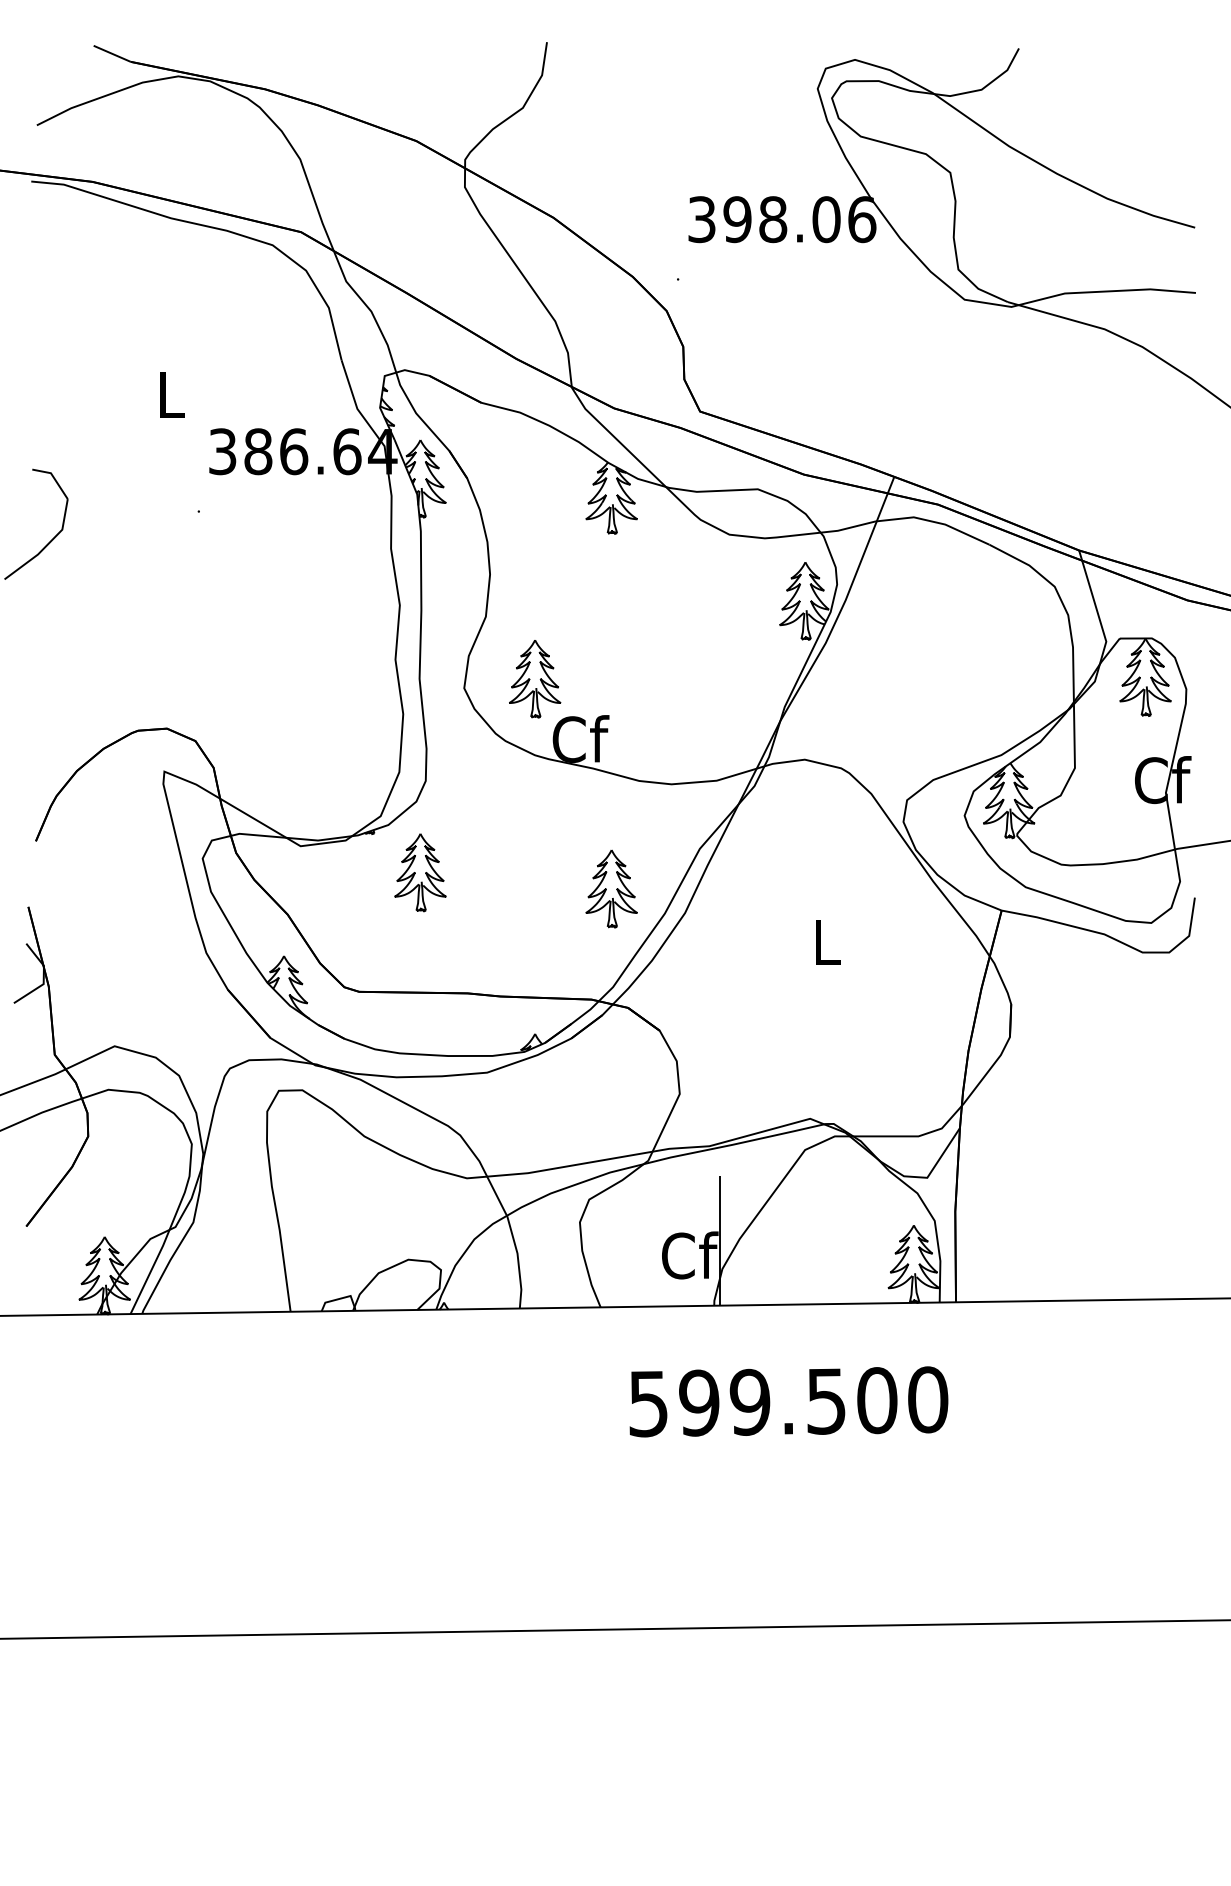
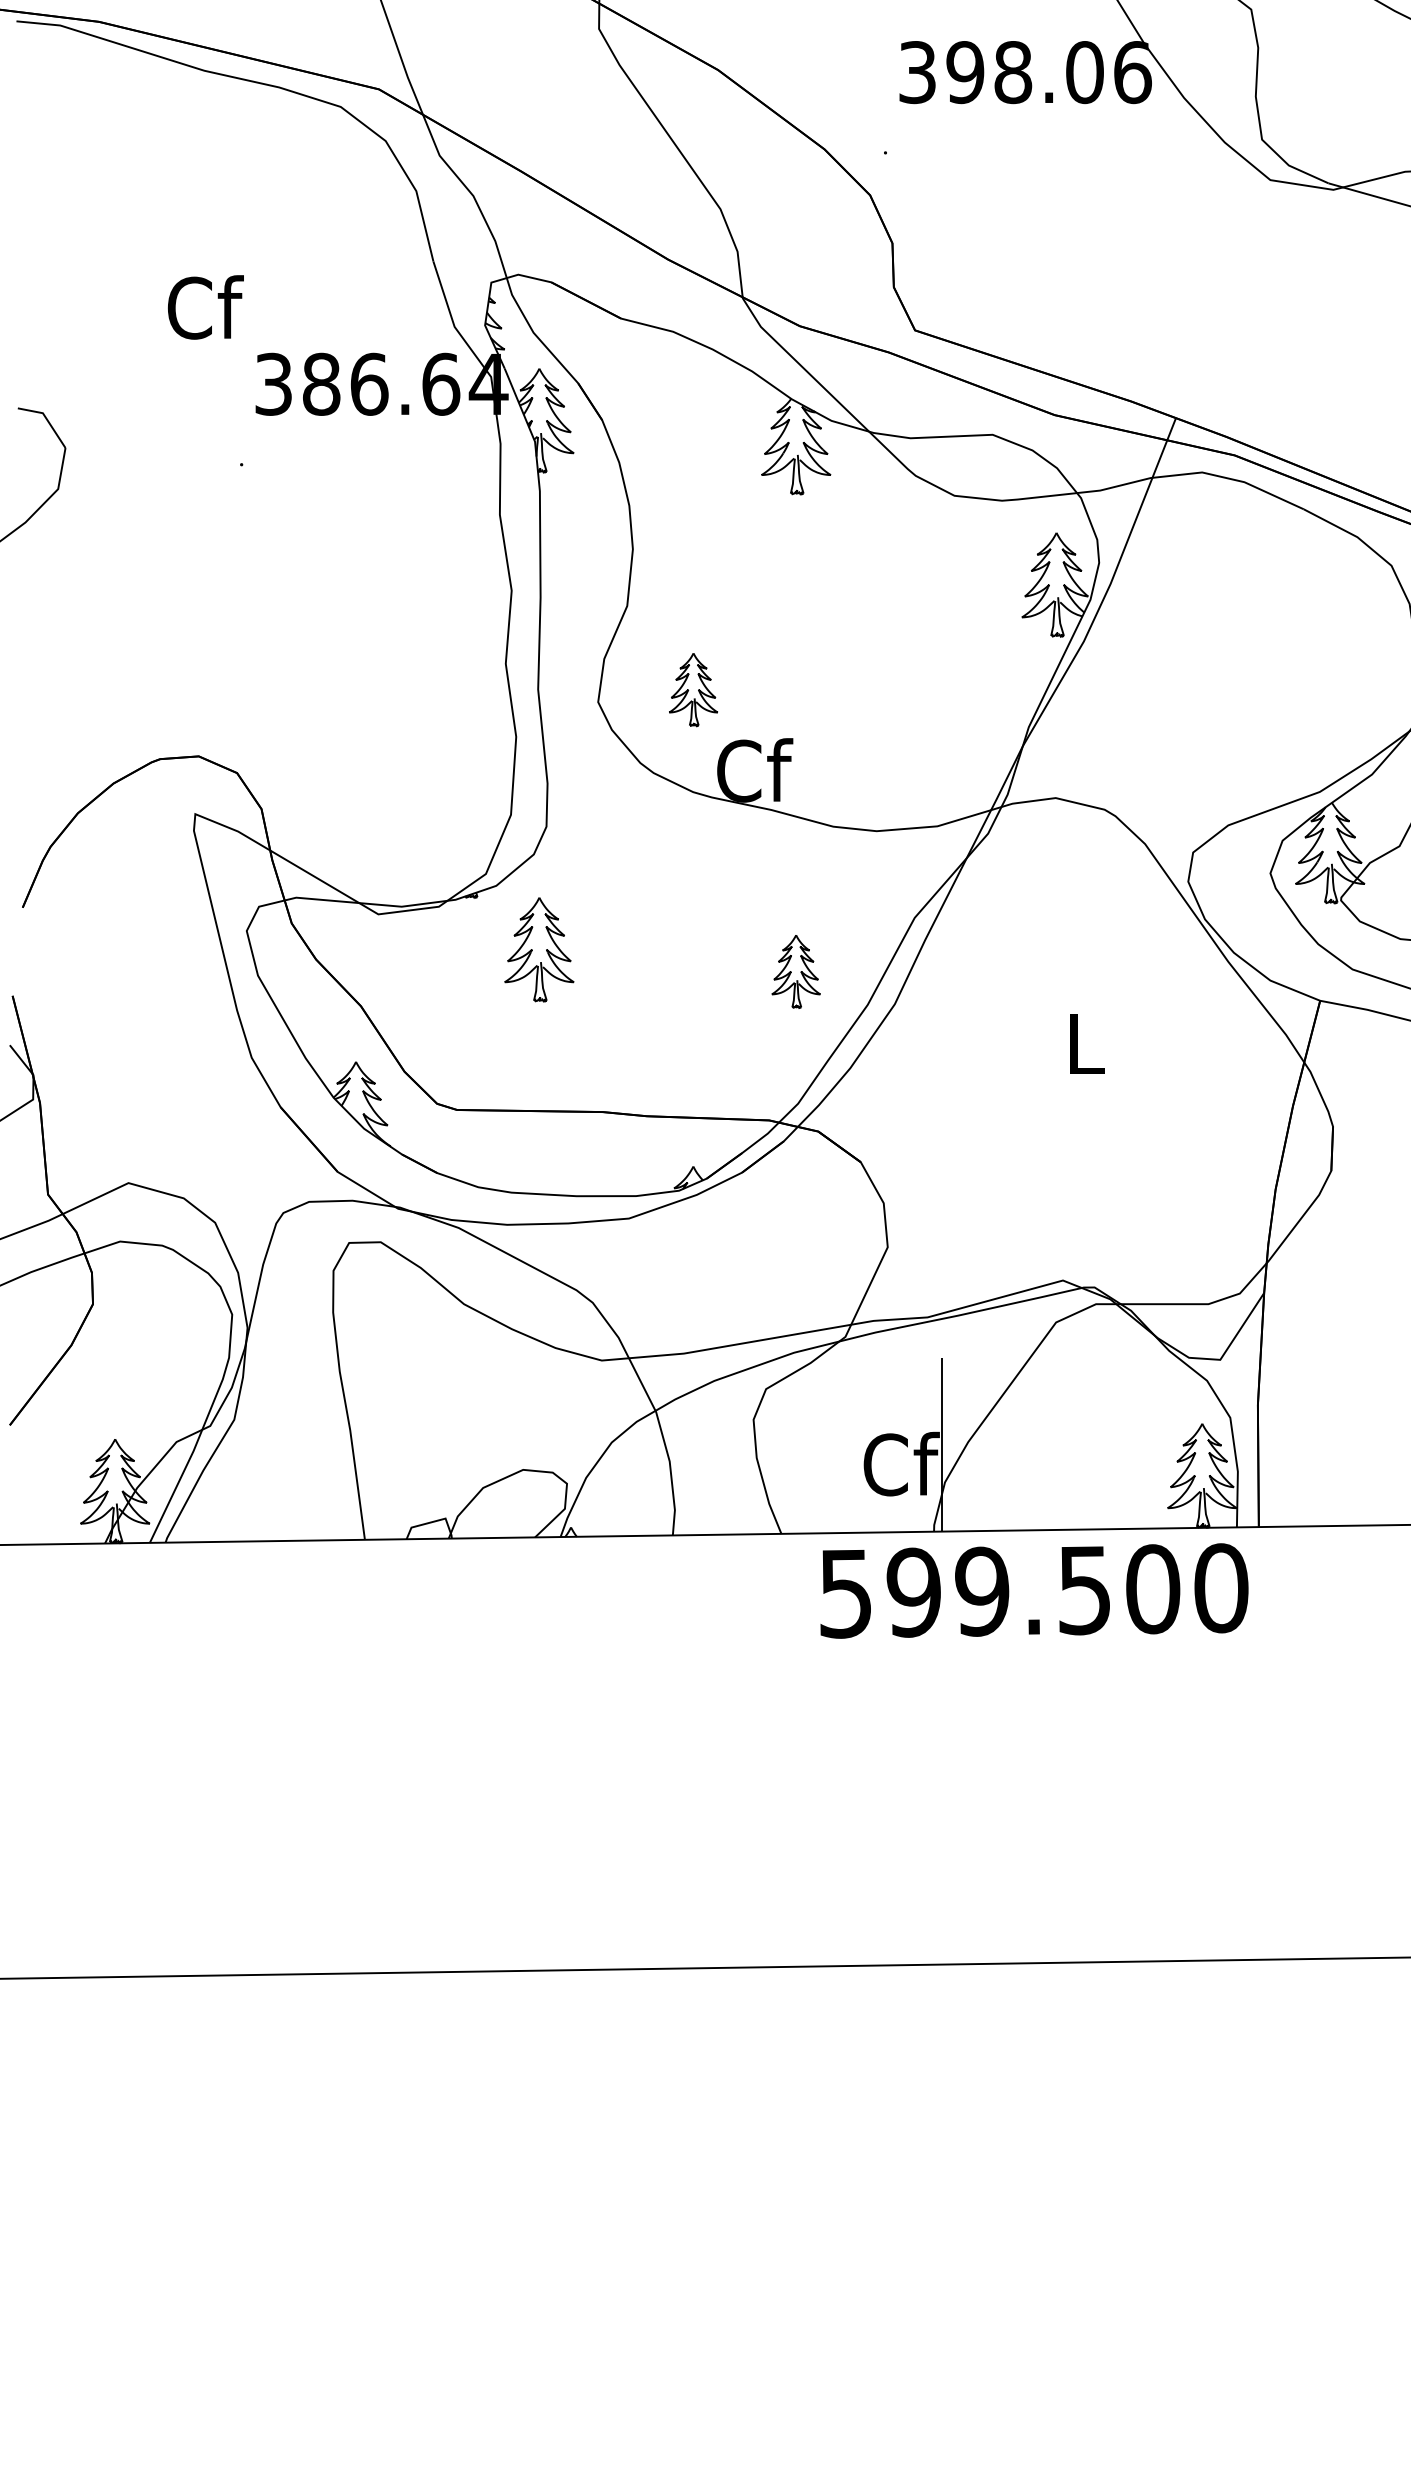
text: (172, 394) -> (206, 307), L -> Cf
part: (535, 679) -> (693, 690), size x0.7
part: (611, 888) -> (796, 971), size x0.7
text: (788, 1401) -> (1033, 1590), moved

